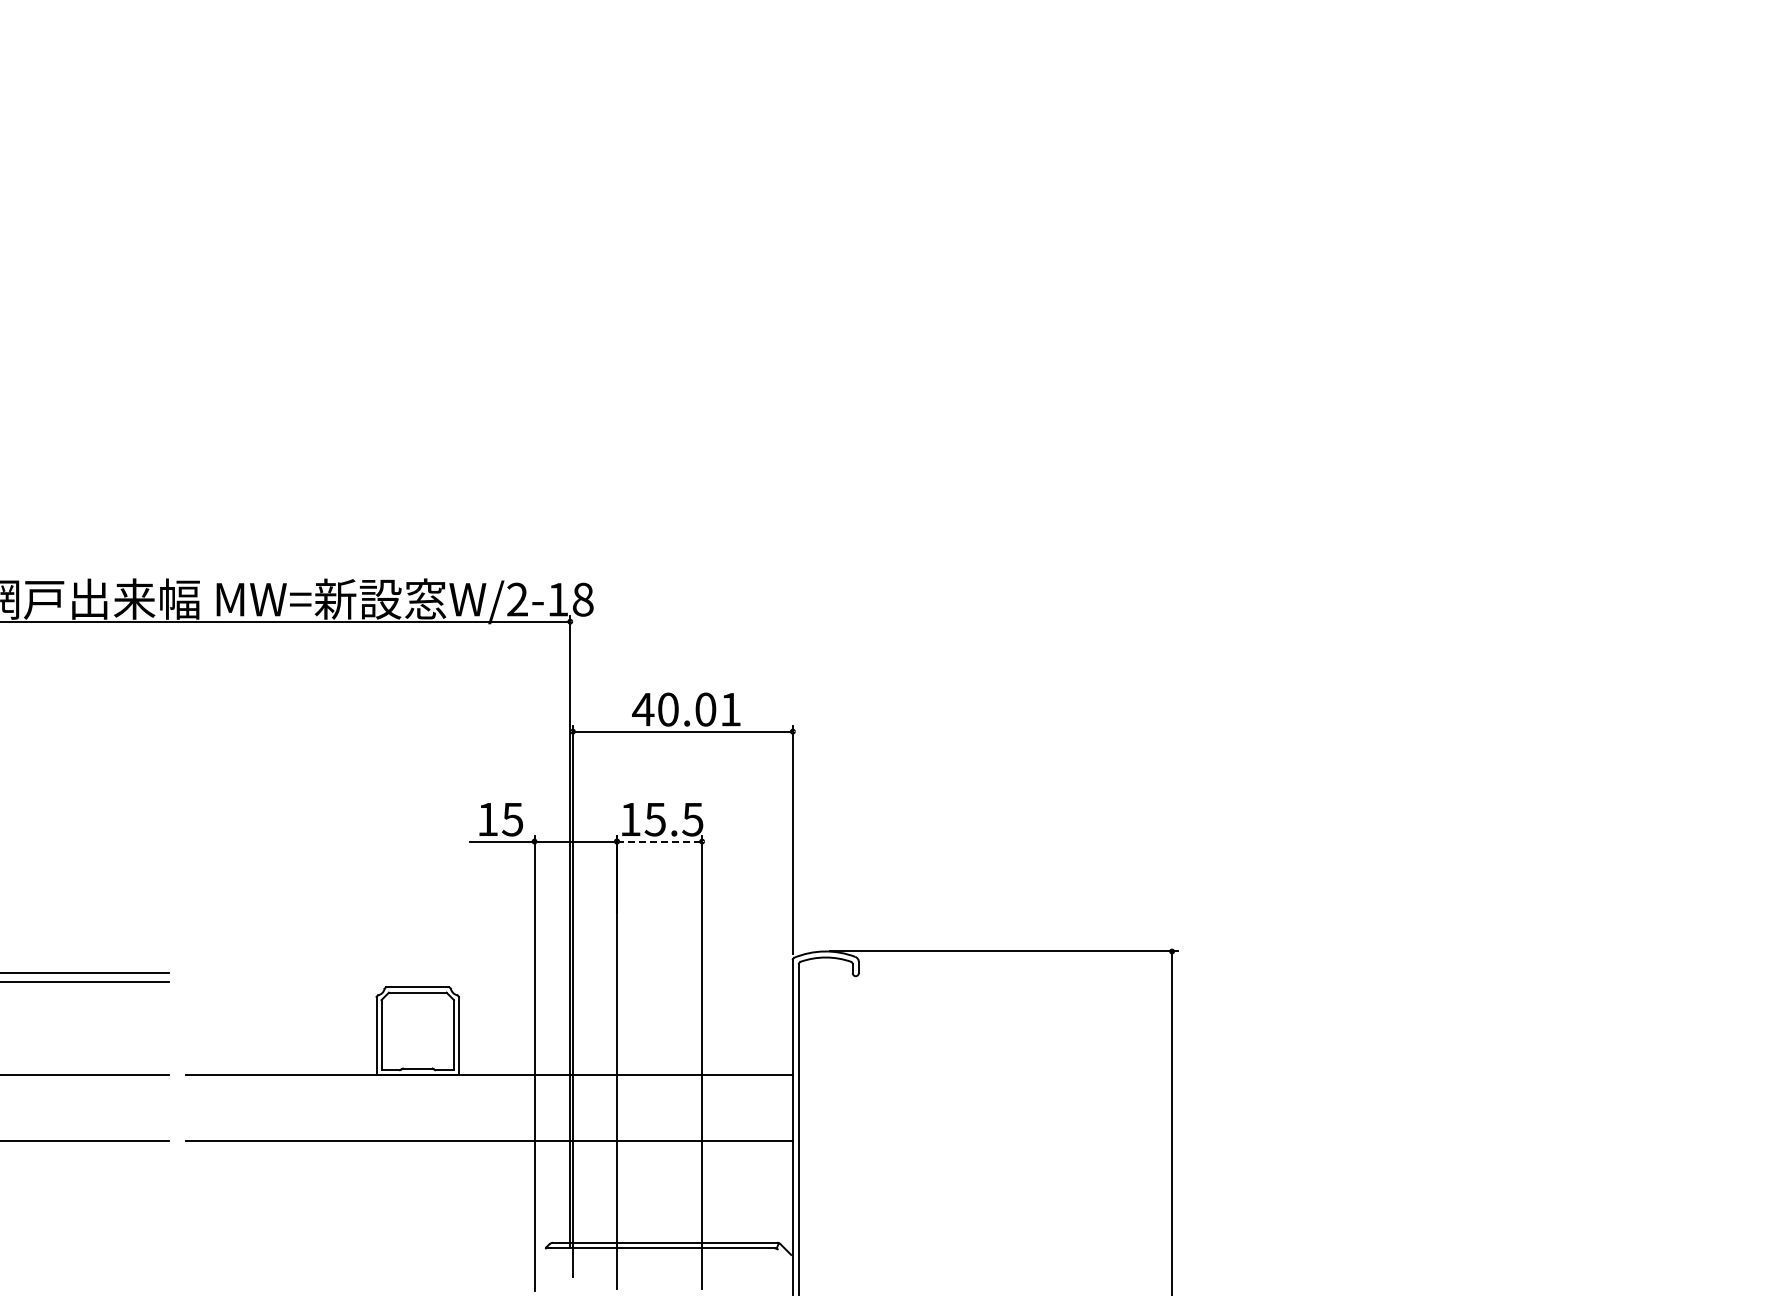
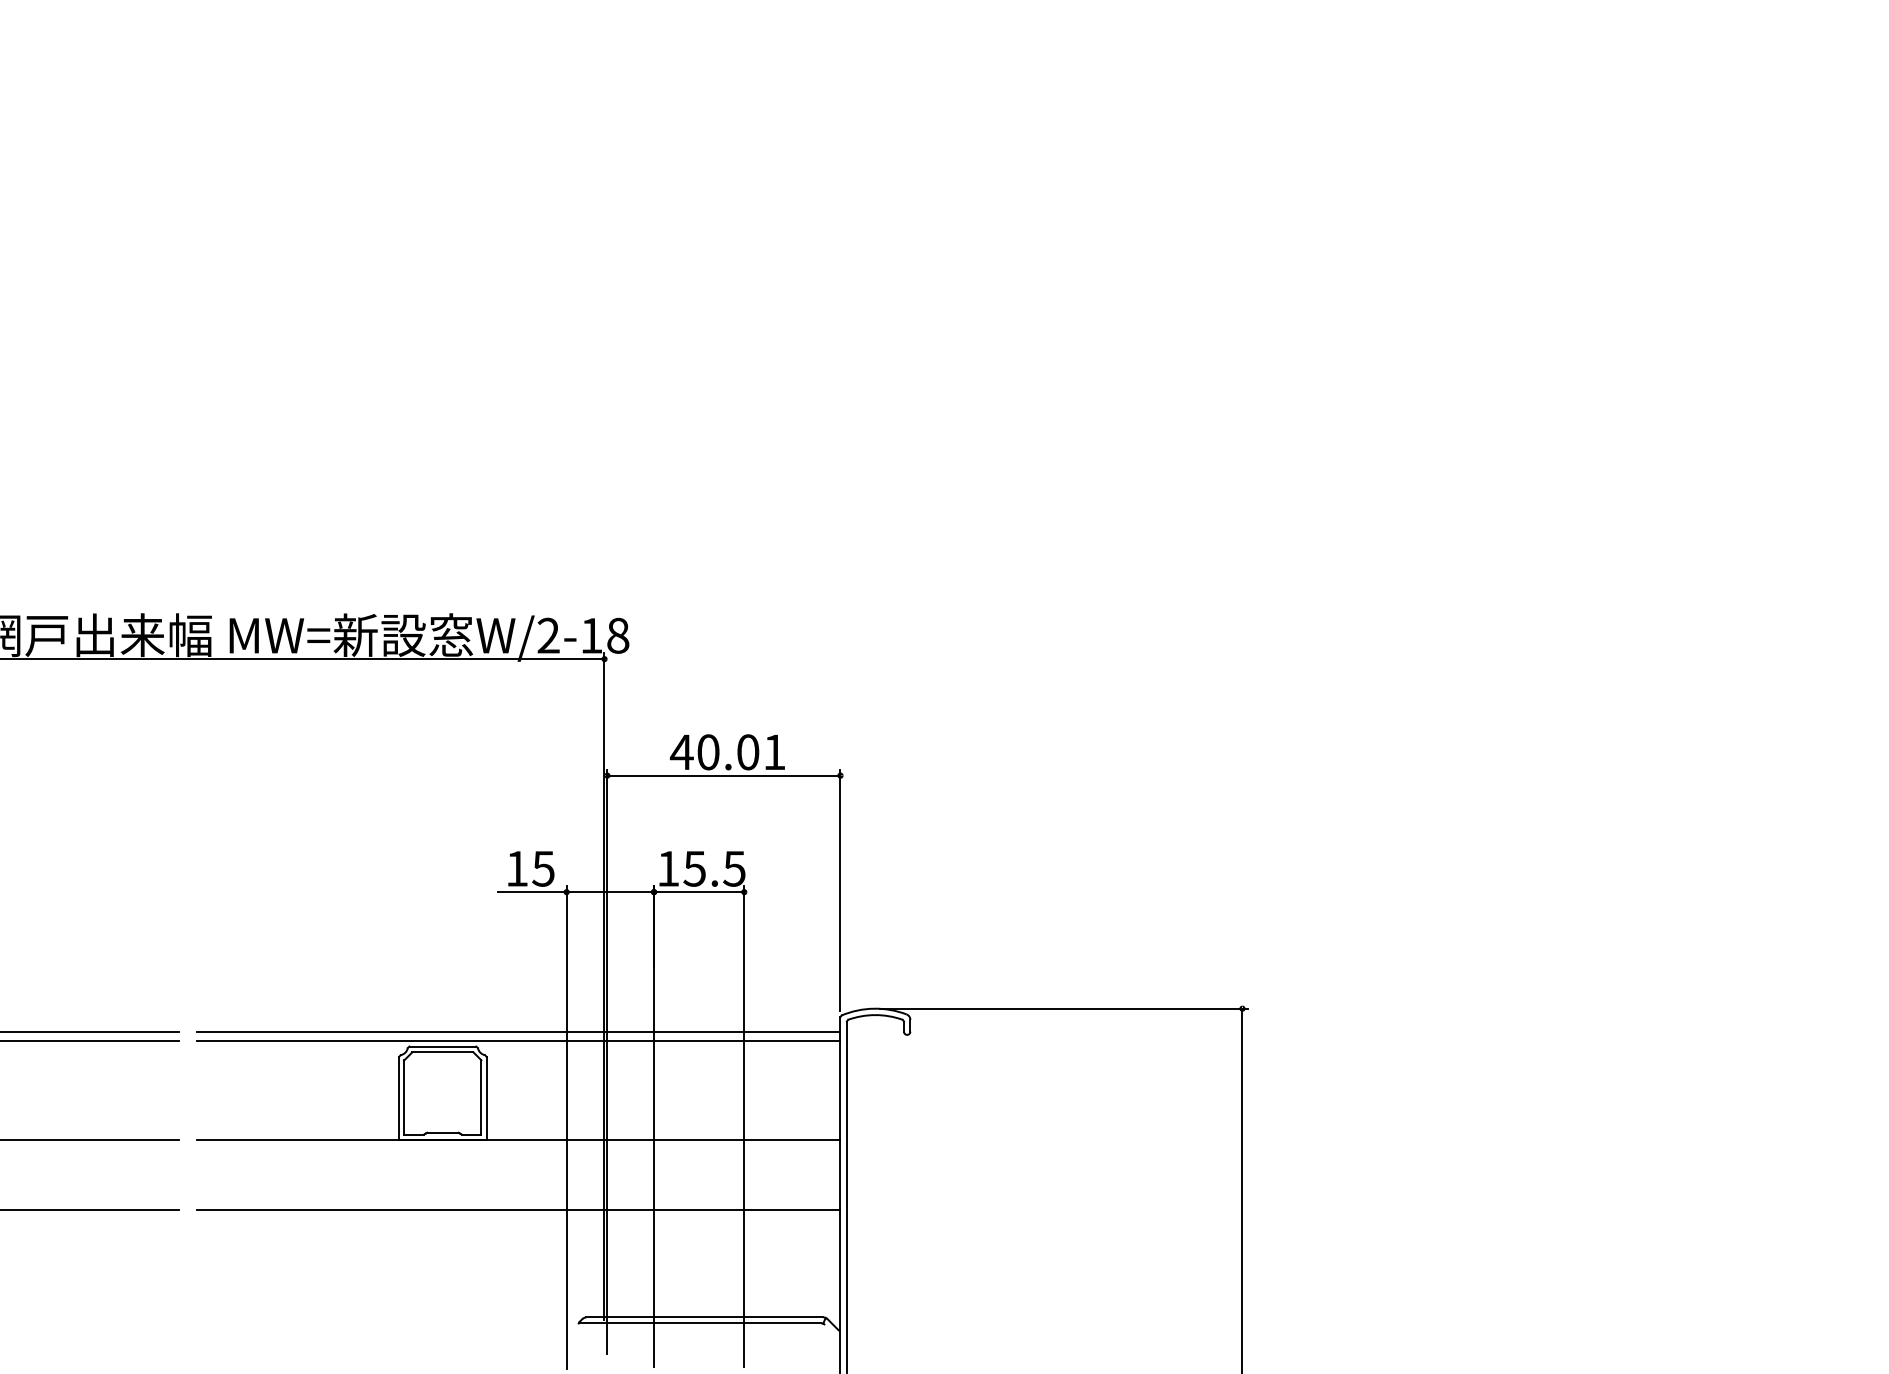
line: (659, 841) -> (699, 892), dashed -> solid
line: (488, 973) -> (517, 1032), added
line: (488, 981) -> (517, 1040), added

